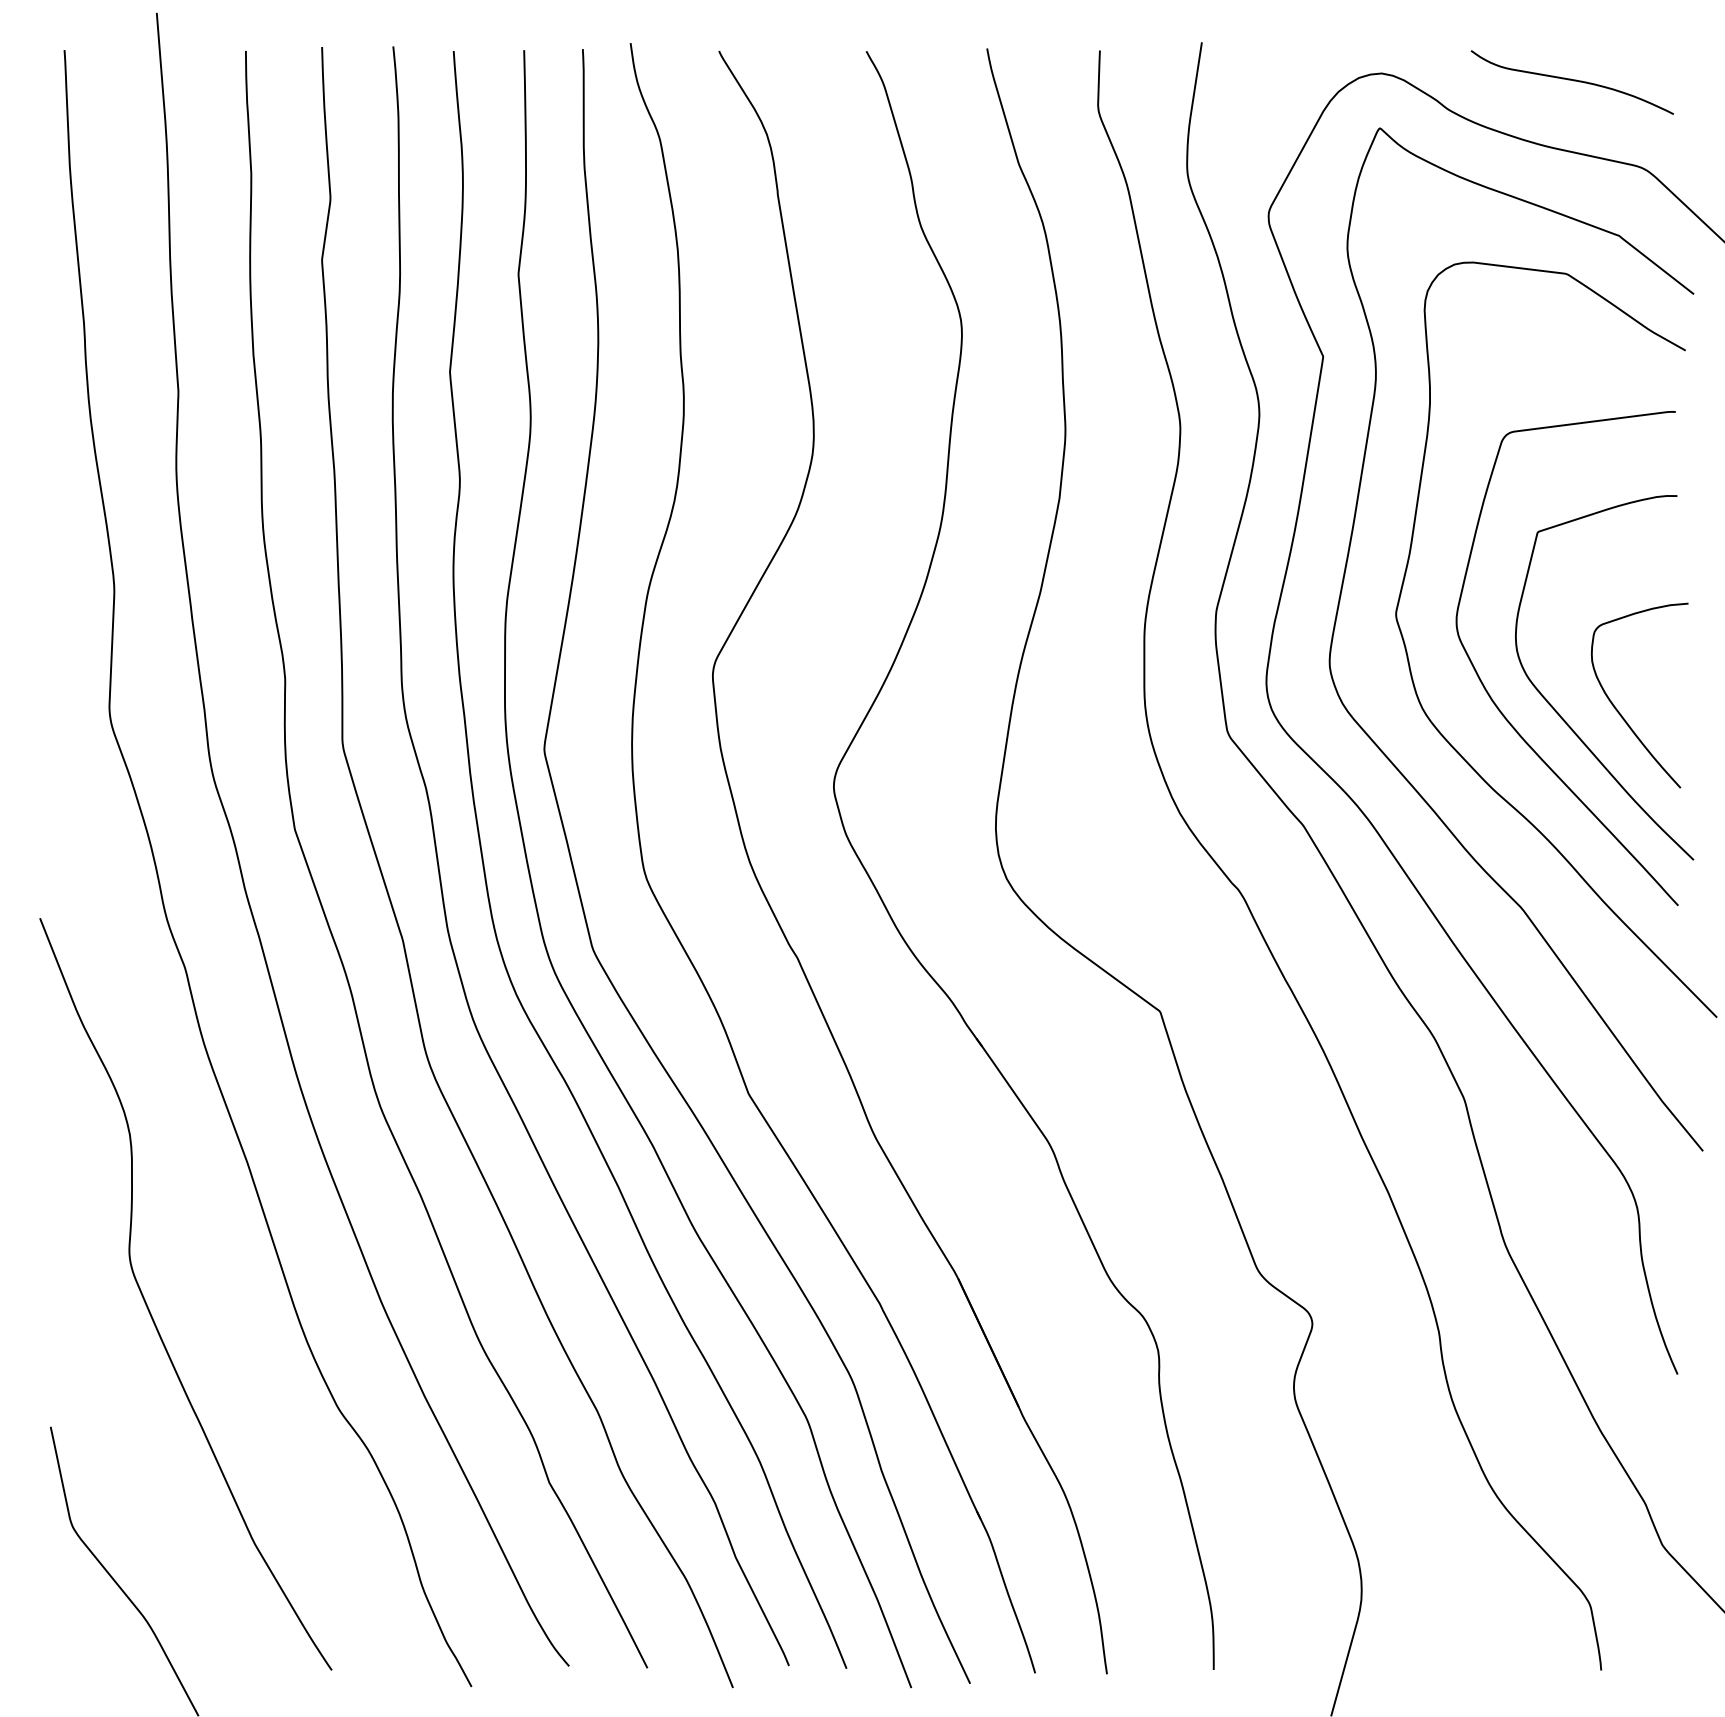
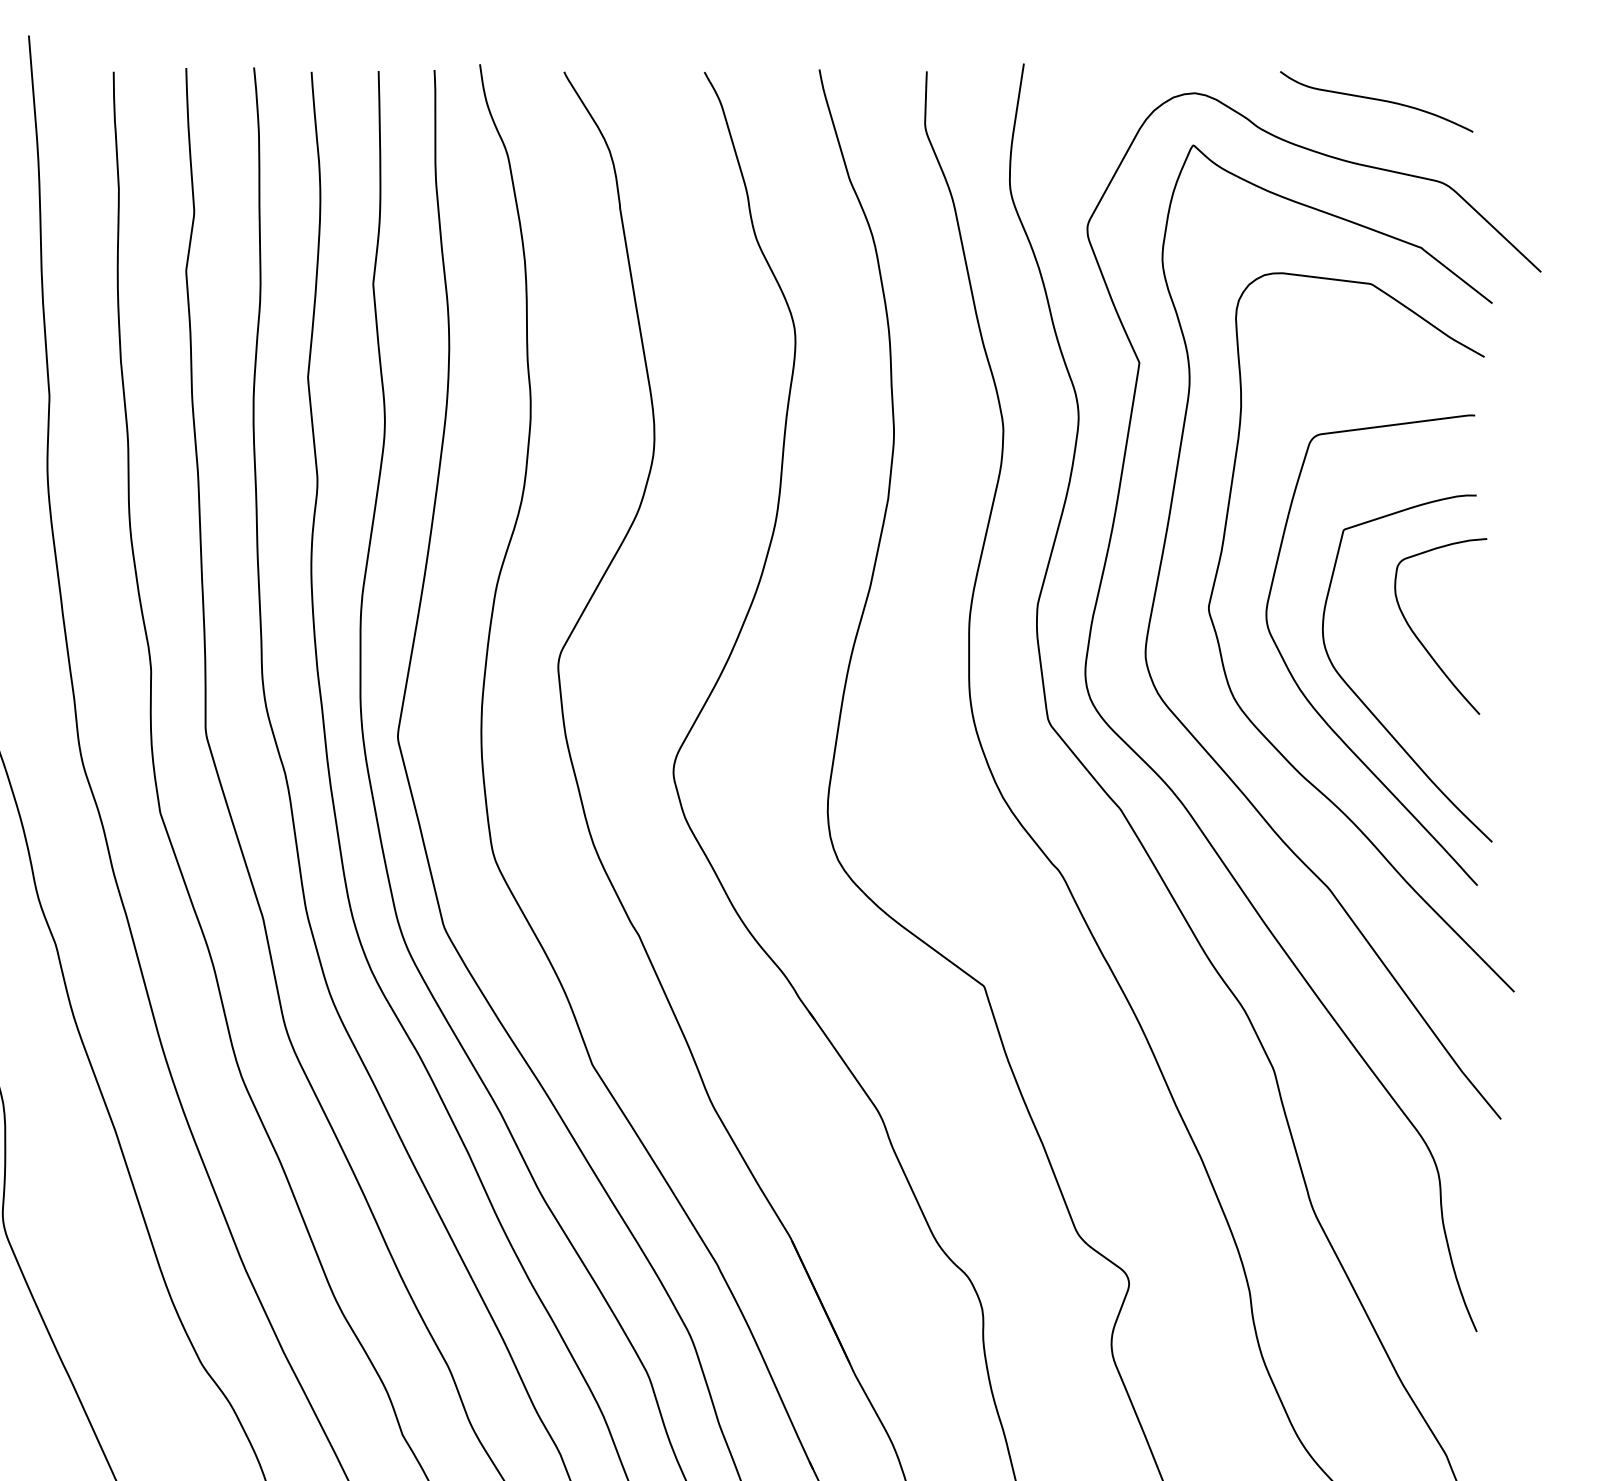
curve: (1619, 711) -> (1421, 641), moved

